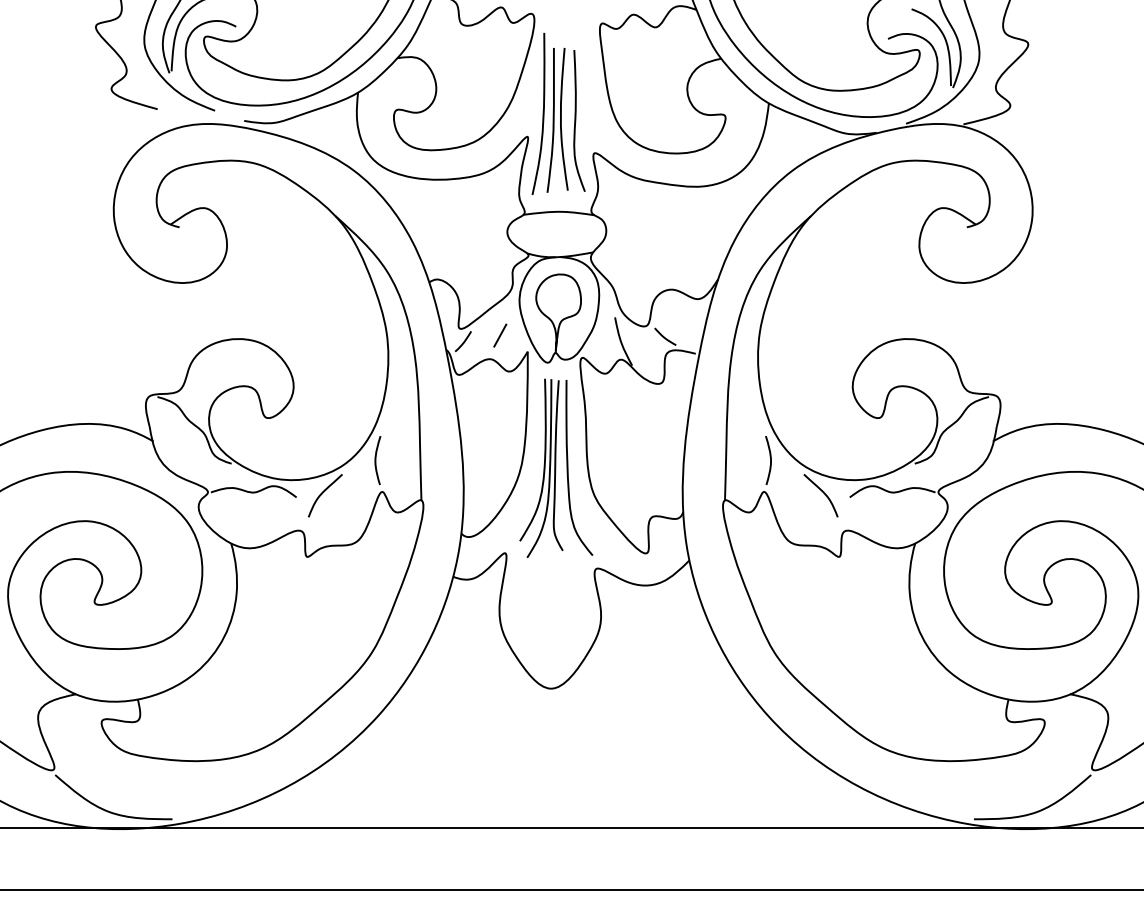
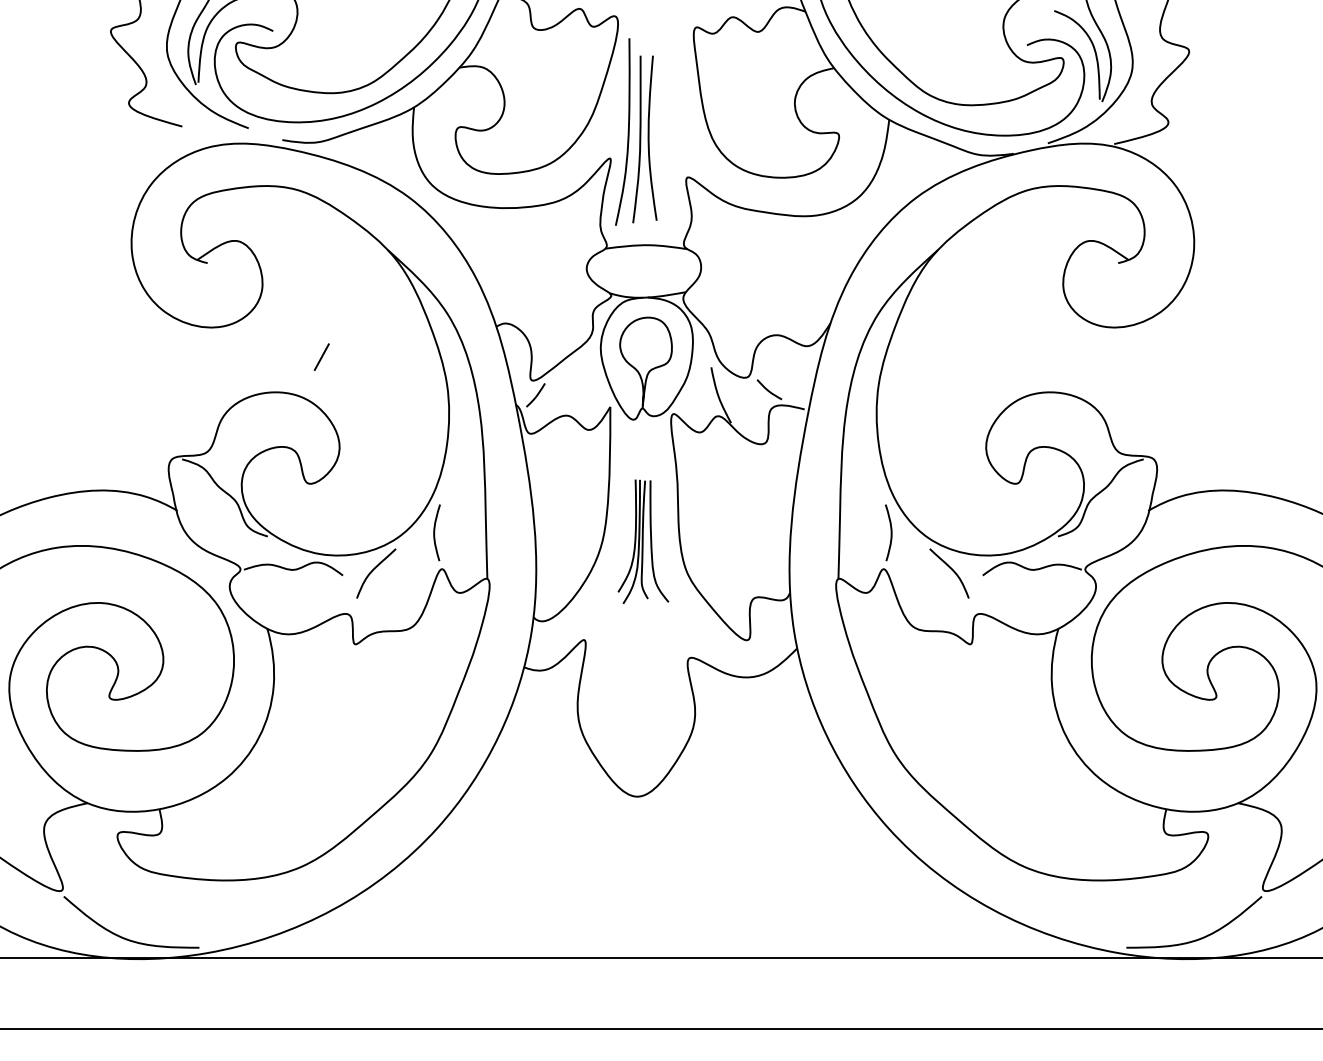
curve: (576, 120) -> (666, 139), removed
line: (500, 335) -> (322, 357), moved
part: (556, 467) -> (643, 540), size x0.6

